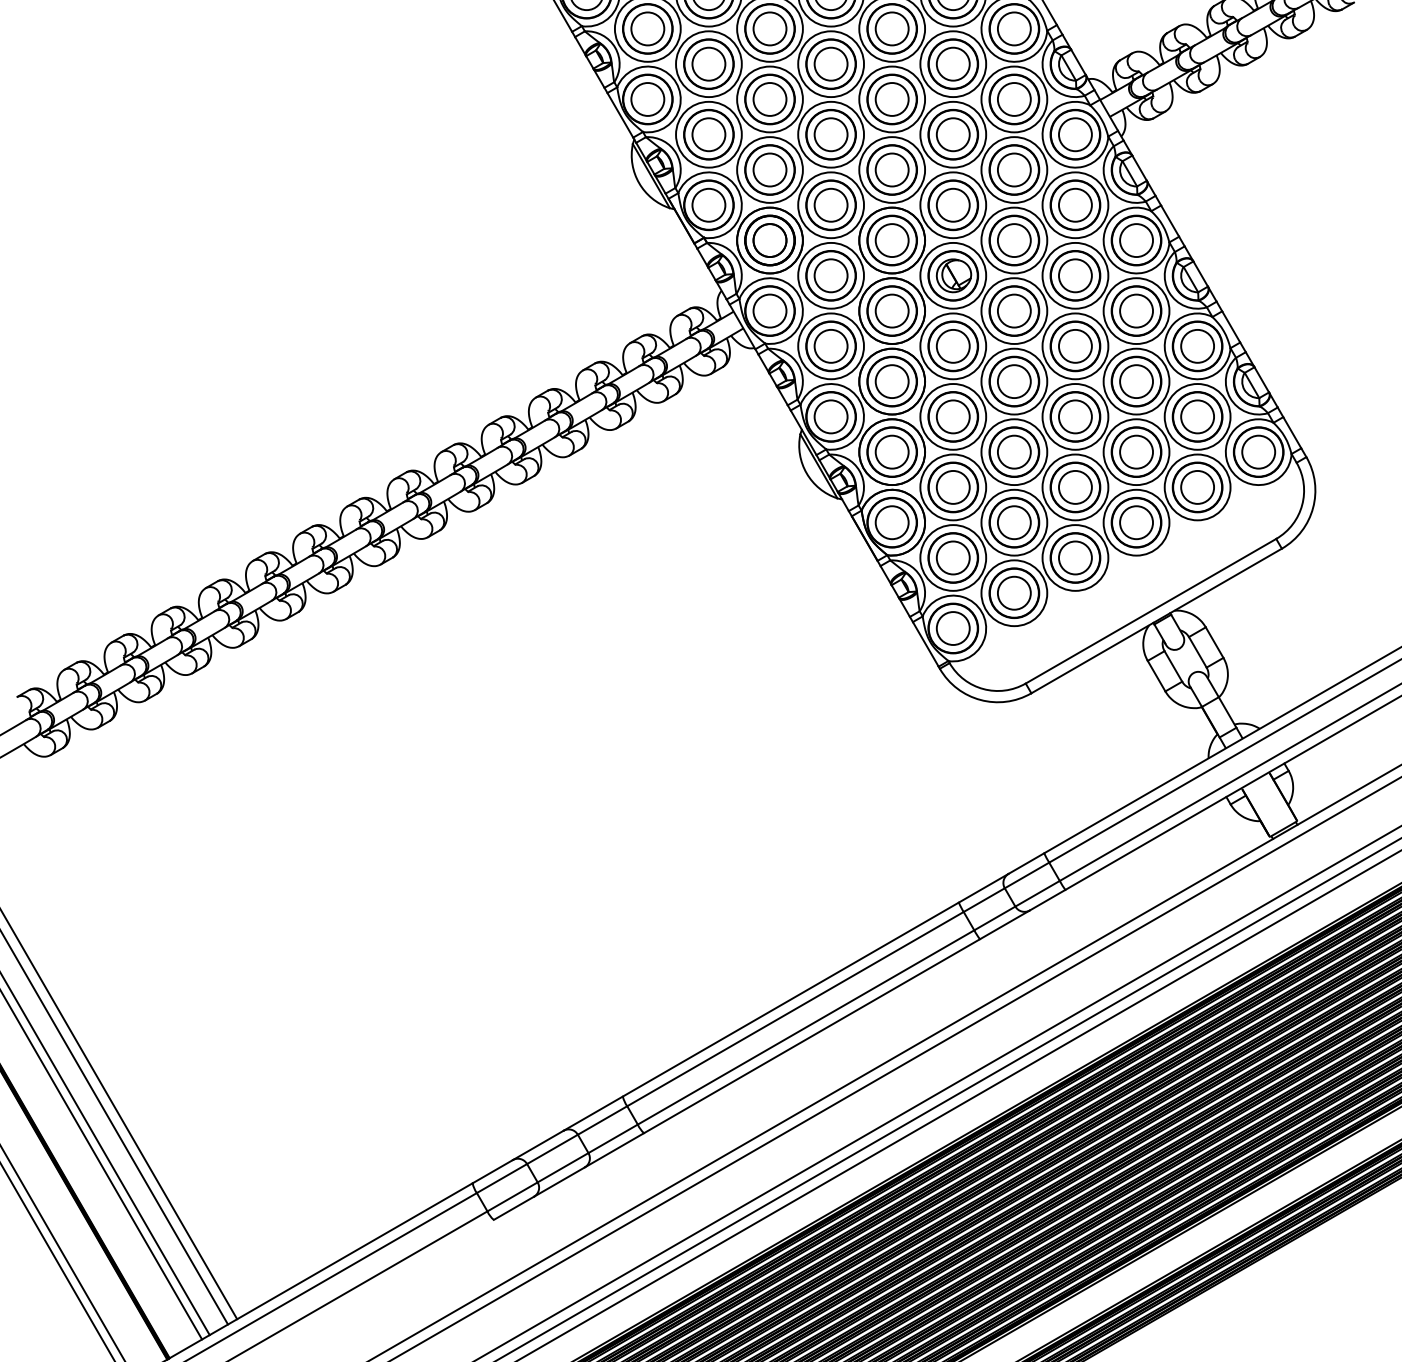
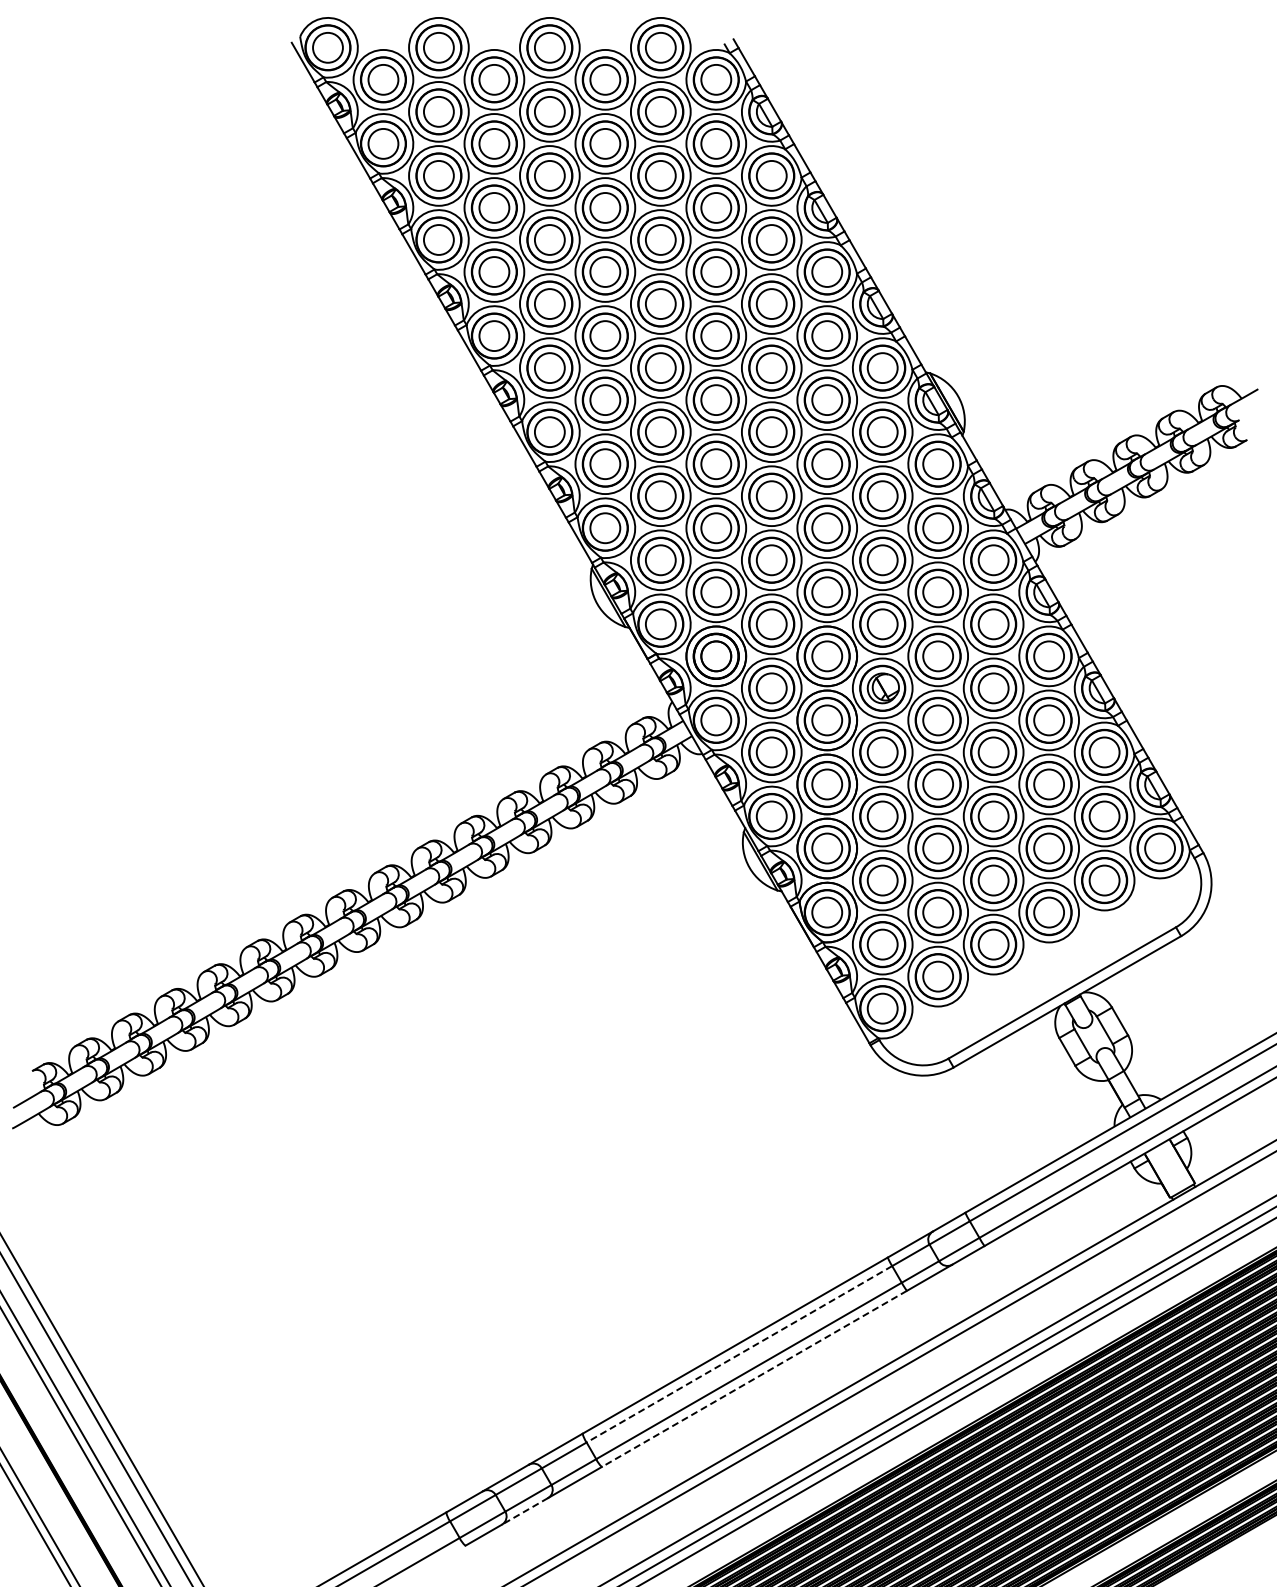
line: (794, 1009) -> (738, 1354), solid -> dashed
line: (810, 1036) -> (753, 1379), solid -> dashed
line: (559, 1182) -> (525, 1511), solid -> dashed

